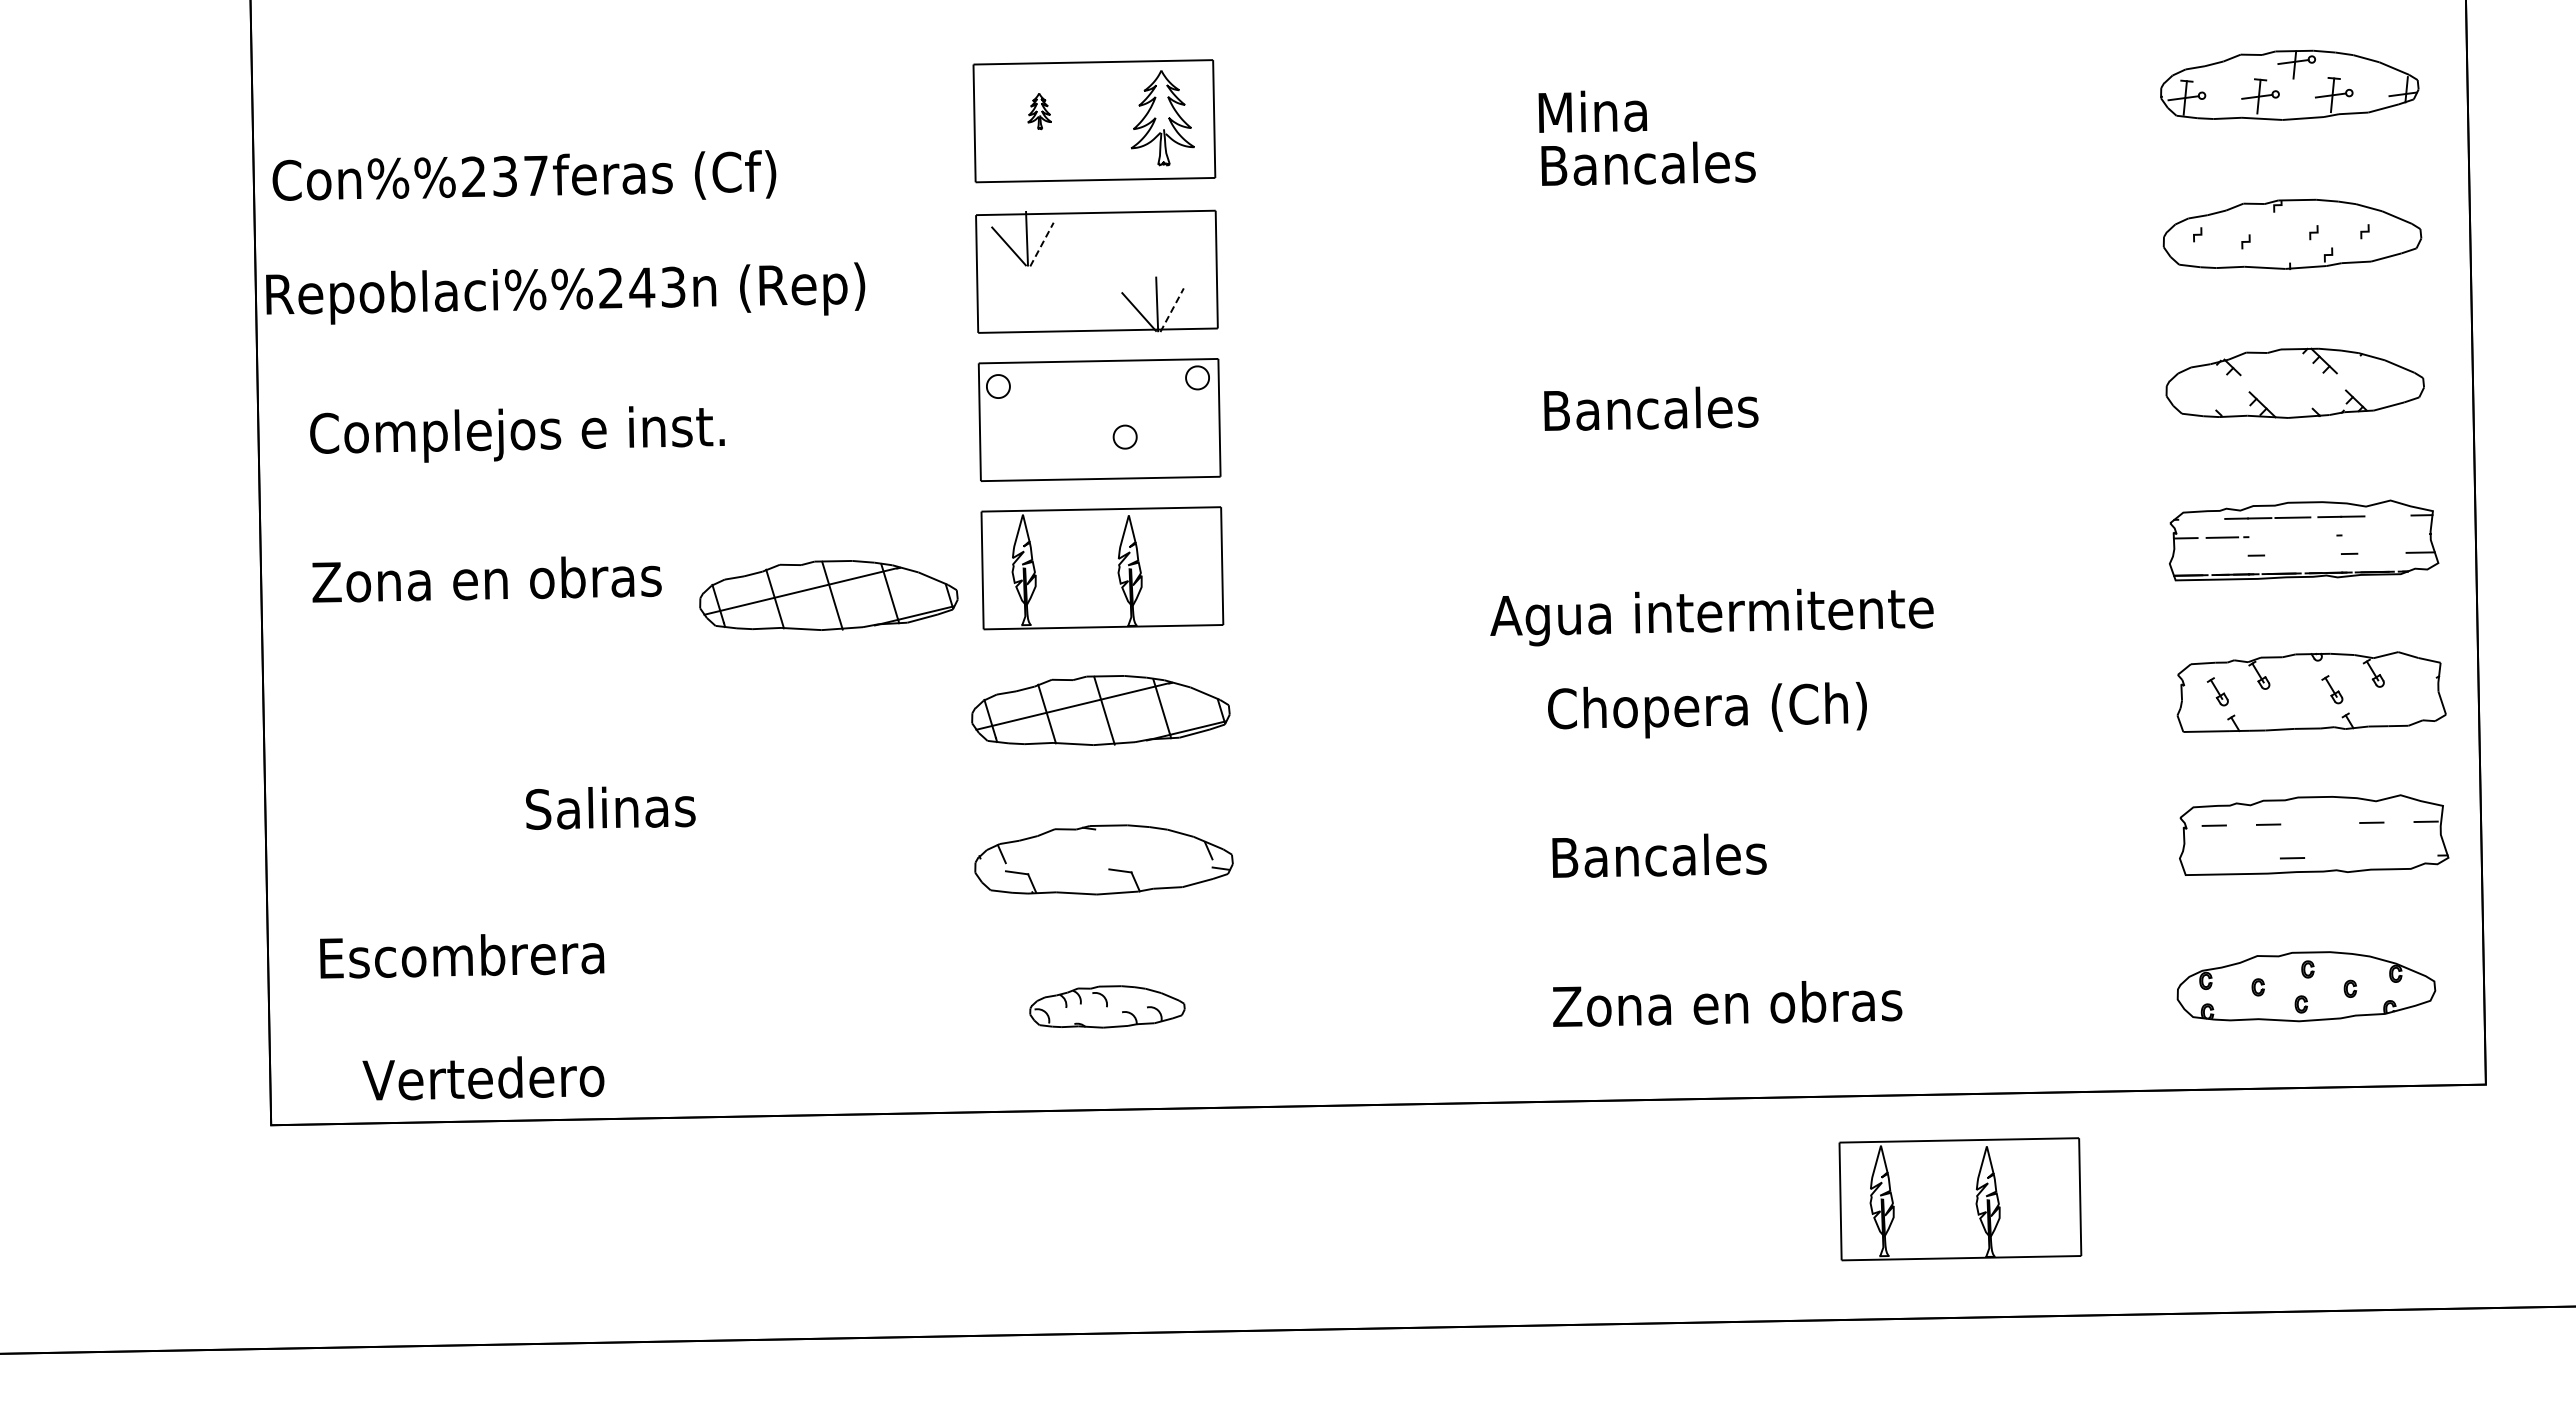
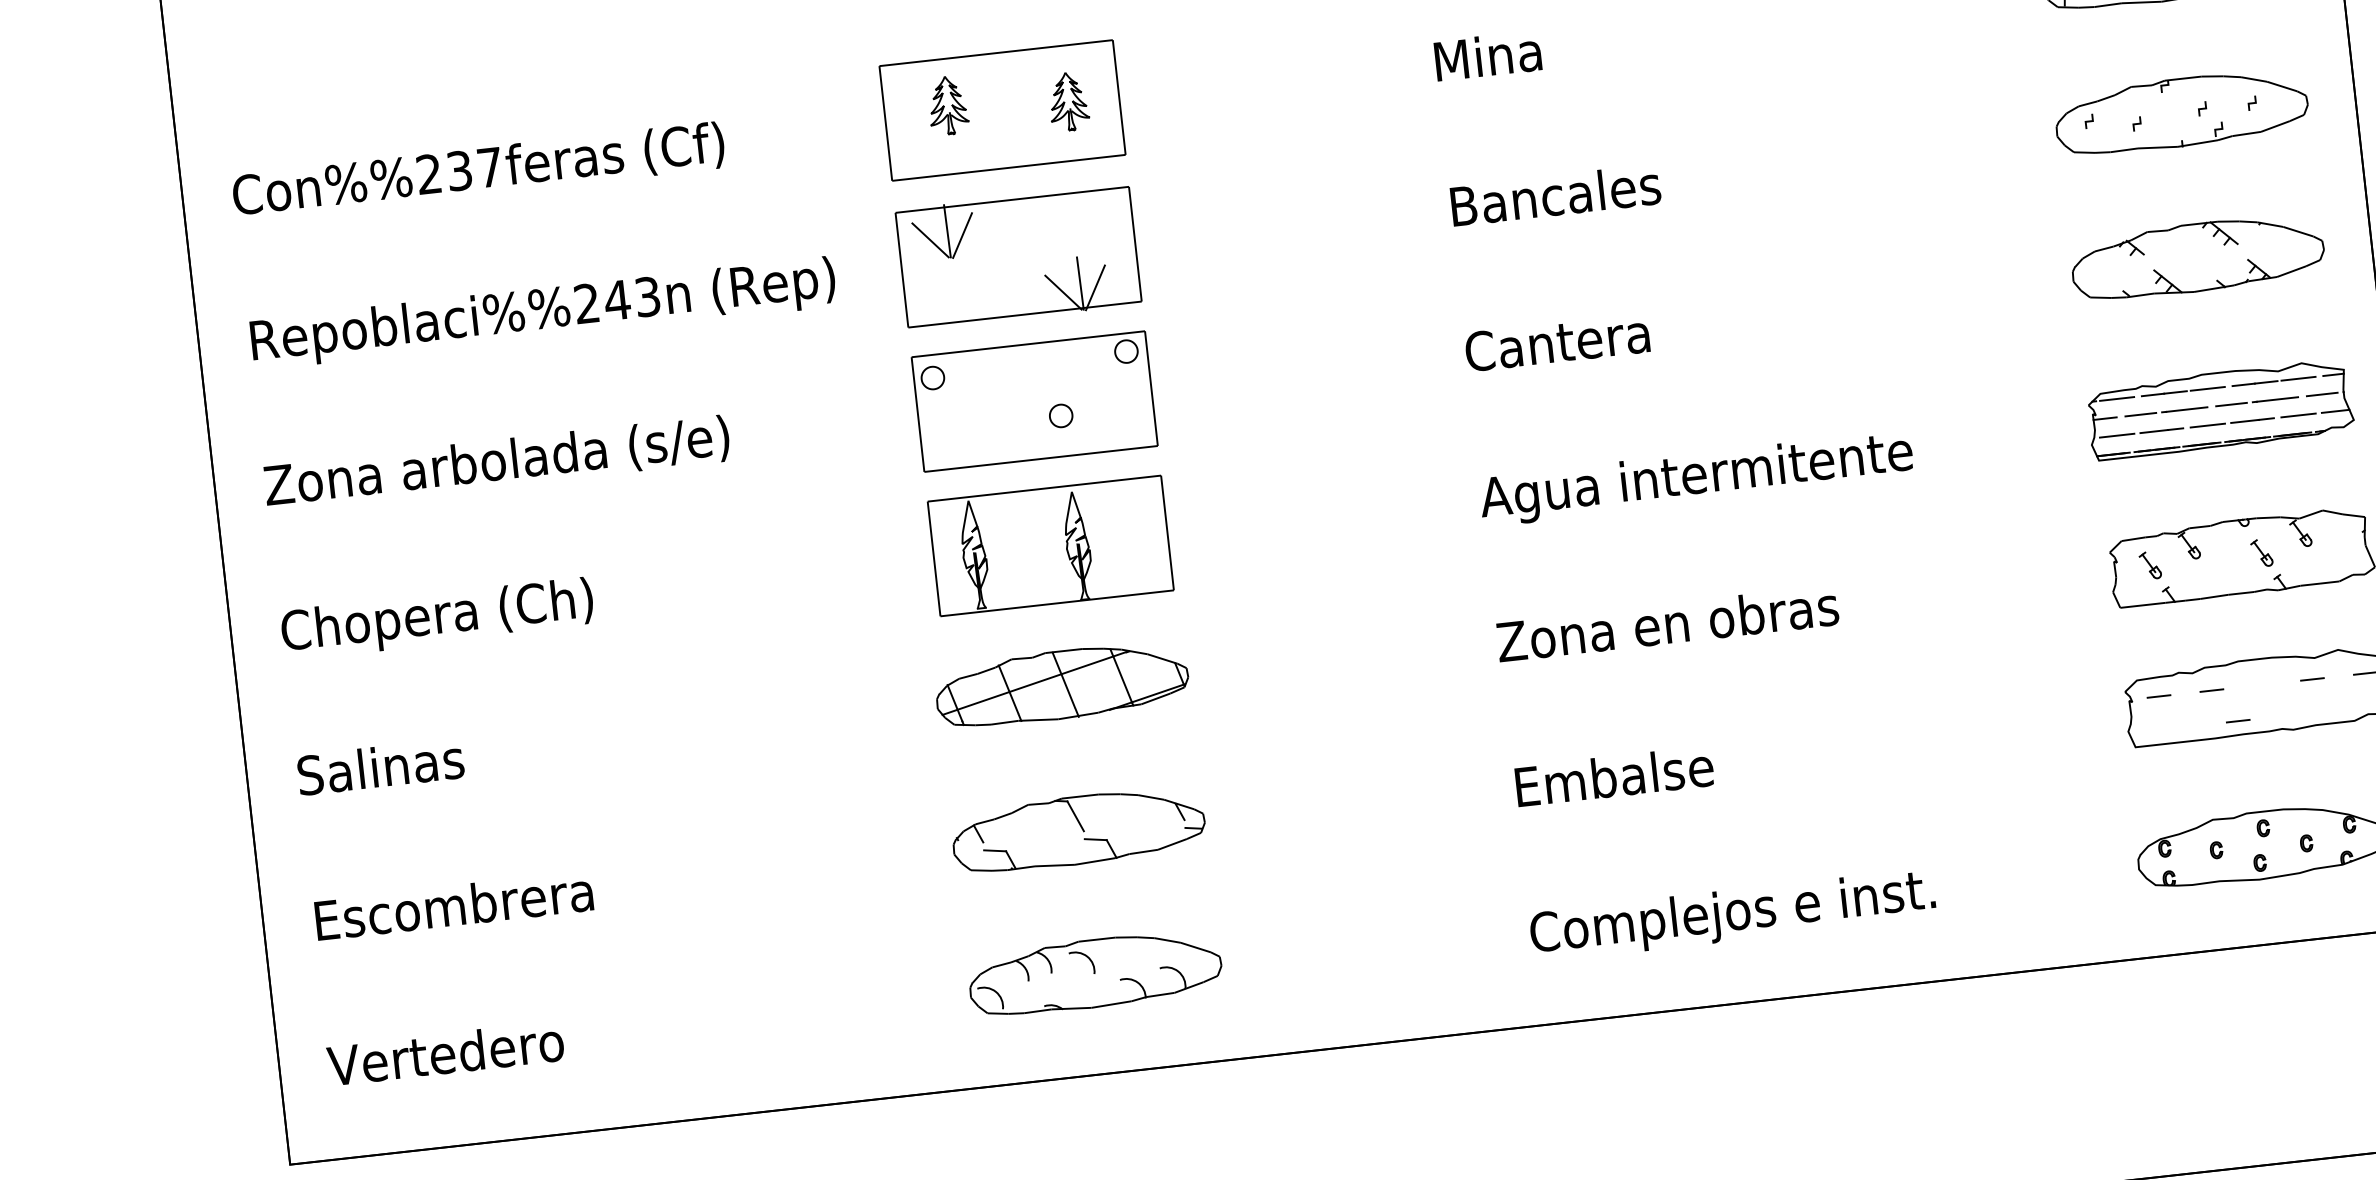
part: (1039, 111) -> (948, 105), size x1.67
part: (1162, 118) -> (1068, 101), size x0.62
text: (1648, 163) -> (1555, 195), moved
text: (524, 175) -> (478, 168), moved
line: (1041, 244) -> (962, 235), dashed -> solid
text: (565, 293) -> (543, 312), moved
line: (1172, 310) -> (1095, 288), dashed -> solid
text: (1650, 408) -> (1571, 340), Bancales -> Cantera
text: (547, 432) -> (497, 463), Complejos e inst. -> Zona arbolada (s/e)
line: (2385, 515) -> (2297, 378), added
line: (2199, 519) -> (2116, 399), added
line: (2408, 533) -> (2322, 393), added
line: (2362, 534) -> (2277, 398), added
line: (2315, 535) -> (2231, 404), added
line: (2269, 536) -> (2186, 409), added
line: (2382, 552) -> (2298, 414), added
line: (2289, 554) -> (2207, 425), added
line: (2327, 554) -> (2244, 421), added
line: (2234, 555) -> (2154, 431), added
line: (2195, 556) -> (2116, 435), added
text: (486, 583) -> (451, 616), Zona en obras -> Chopera (Ch)
part: (828, 595) -> (786, 597), removed
text: (1711, 617) -> (1696, 479), moved
text: (1721, 709) -> (1667, 627), Chopera (Ch) -> Zona en obras
text: (610, 807) -> (380, 766), moved
line: (1102, 845) -> (1075, 816), added
text: (1662, 855) -> (1623, 775), Bancales -> Embalse
text: (462, 956) -> (454, 906), moved
part: (1107, 1006) -> (1095, 973), size x1.67
text: (1760, 1007) -> (1732, 914), Zona en obras -> Complejos e inst.
text: (483, 1078) -> (445, 1054), moved
part: (1960, 1199) -> (1945, 1084), removed

